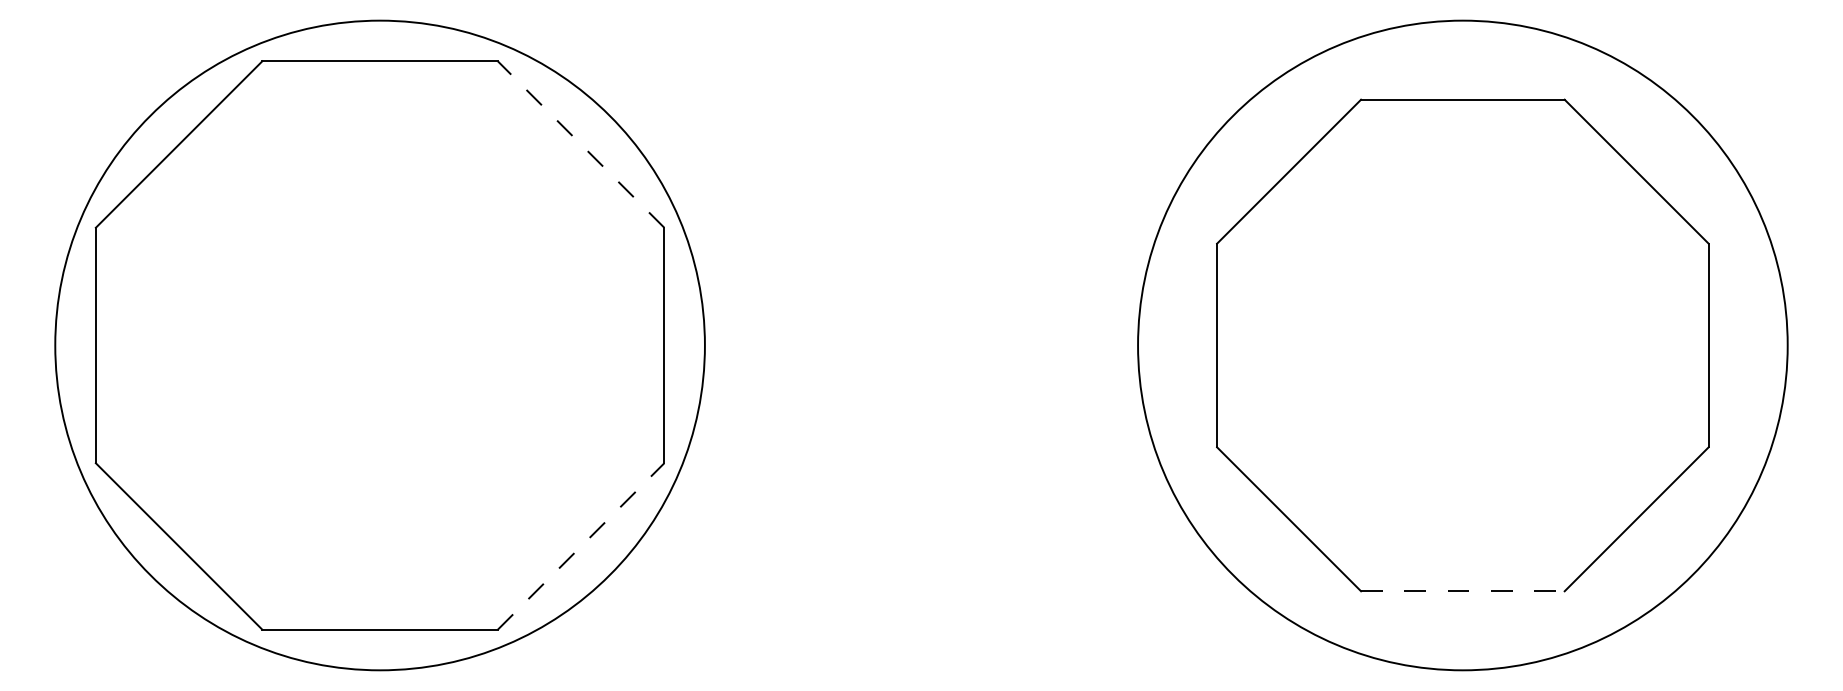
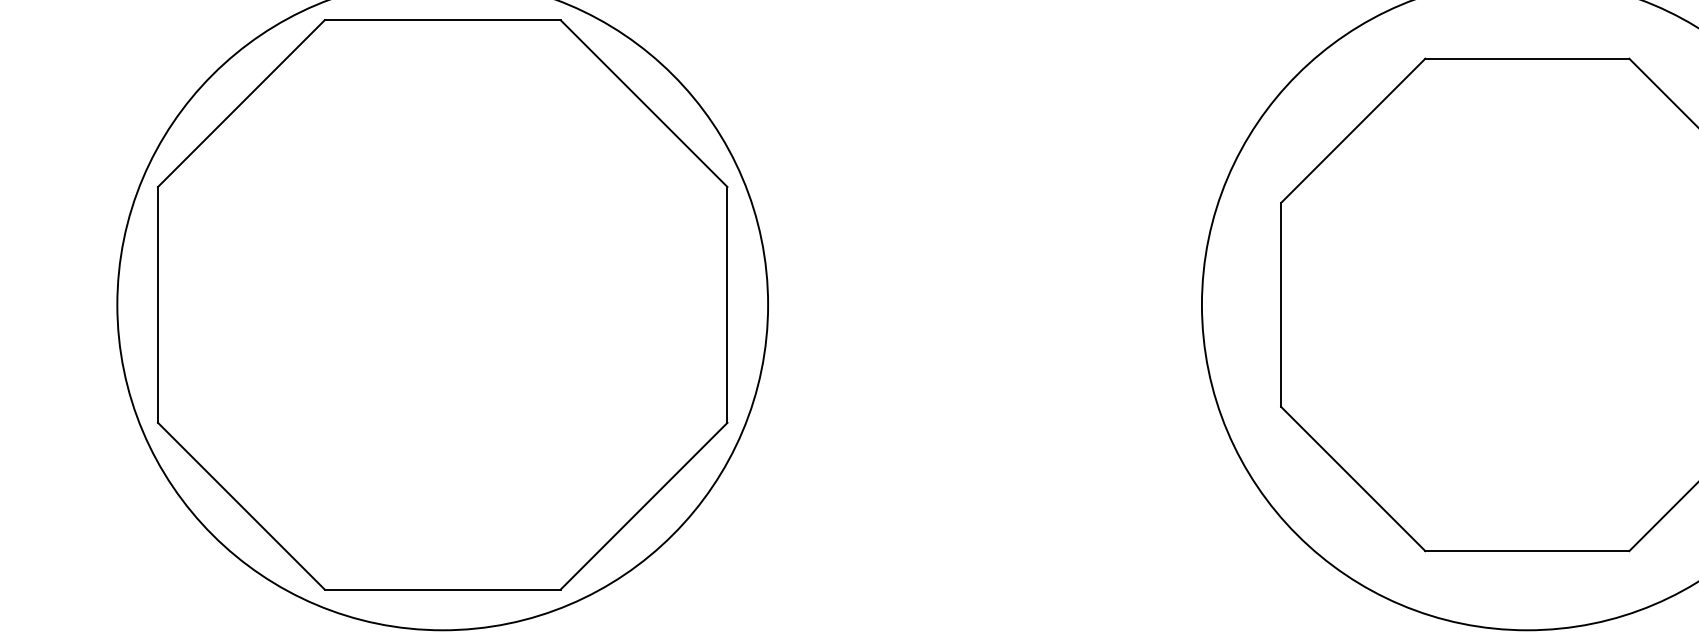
line: (581, 144) -> (644, 103), dashed -> solid
line: (581, 546) -> (644, 506), dashed -> solid
line: (1462, 591) -> (1526, 551), dashed -> solid

